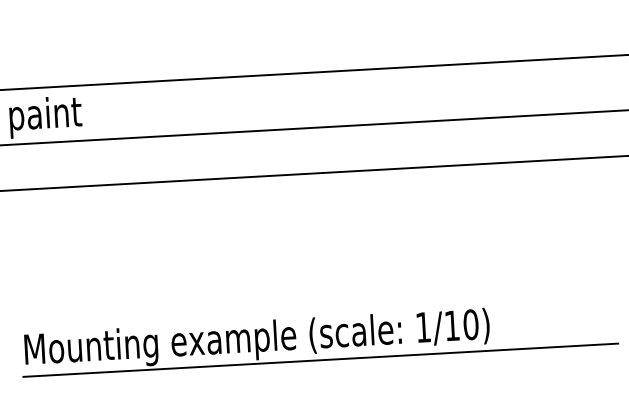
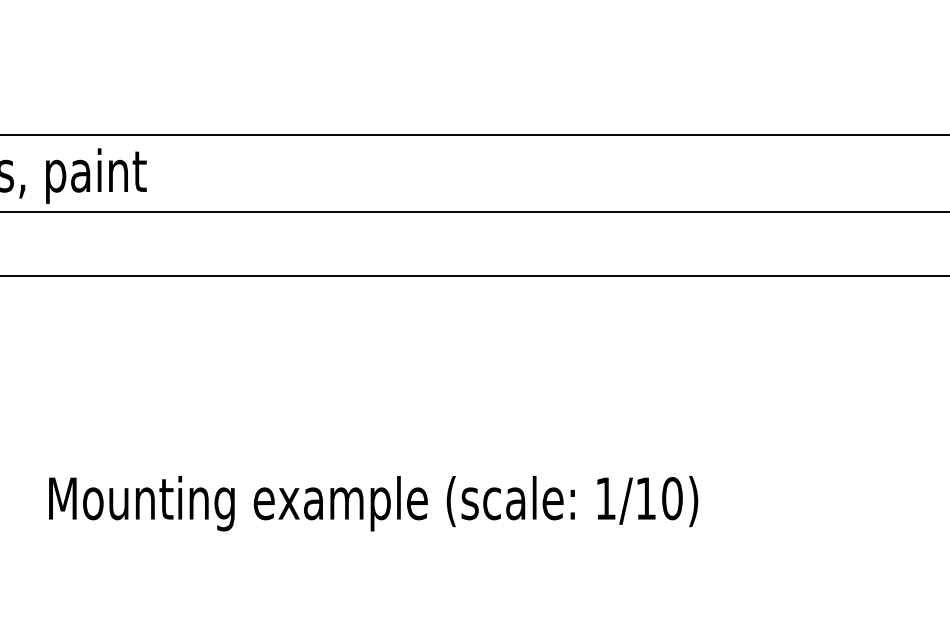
line: (320, 360) -> (460, 536), removed

